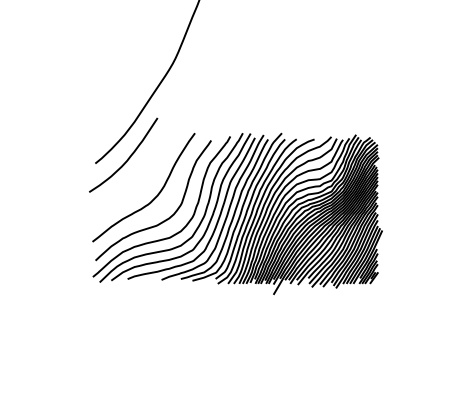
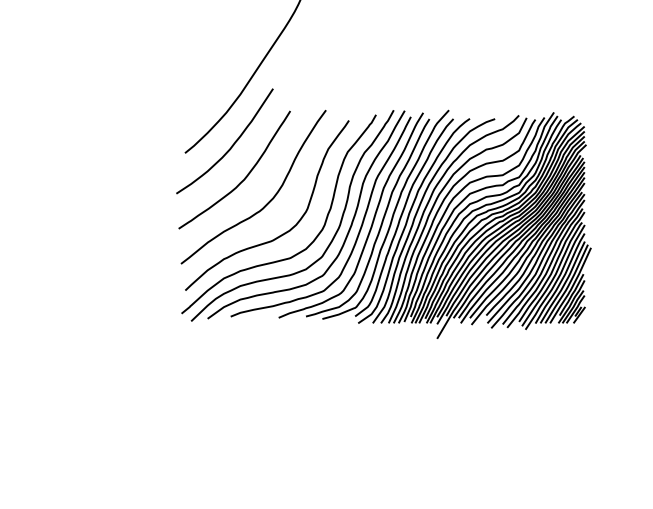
curve: (136, 181) -> (243, 178), added

